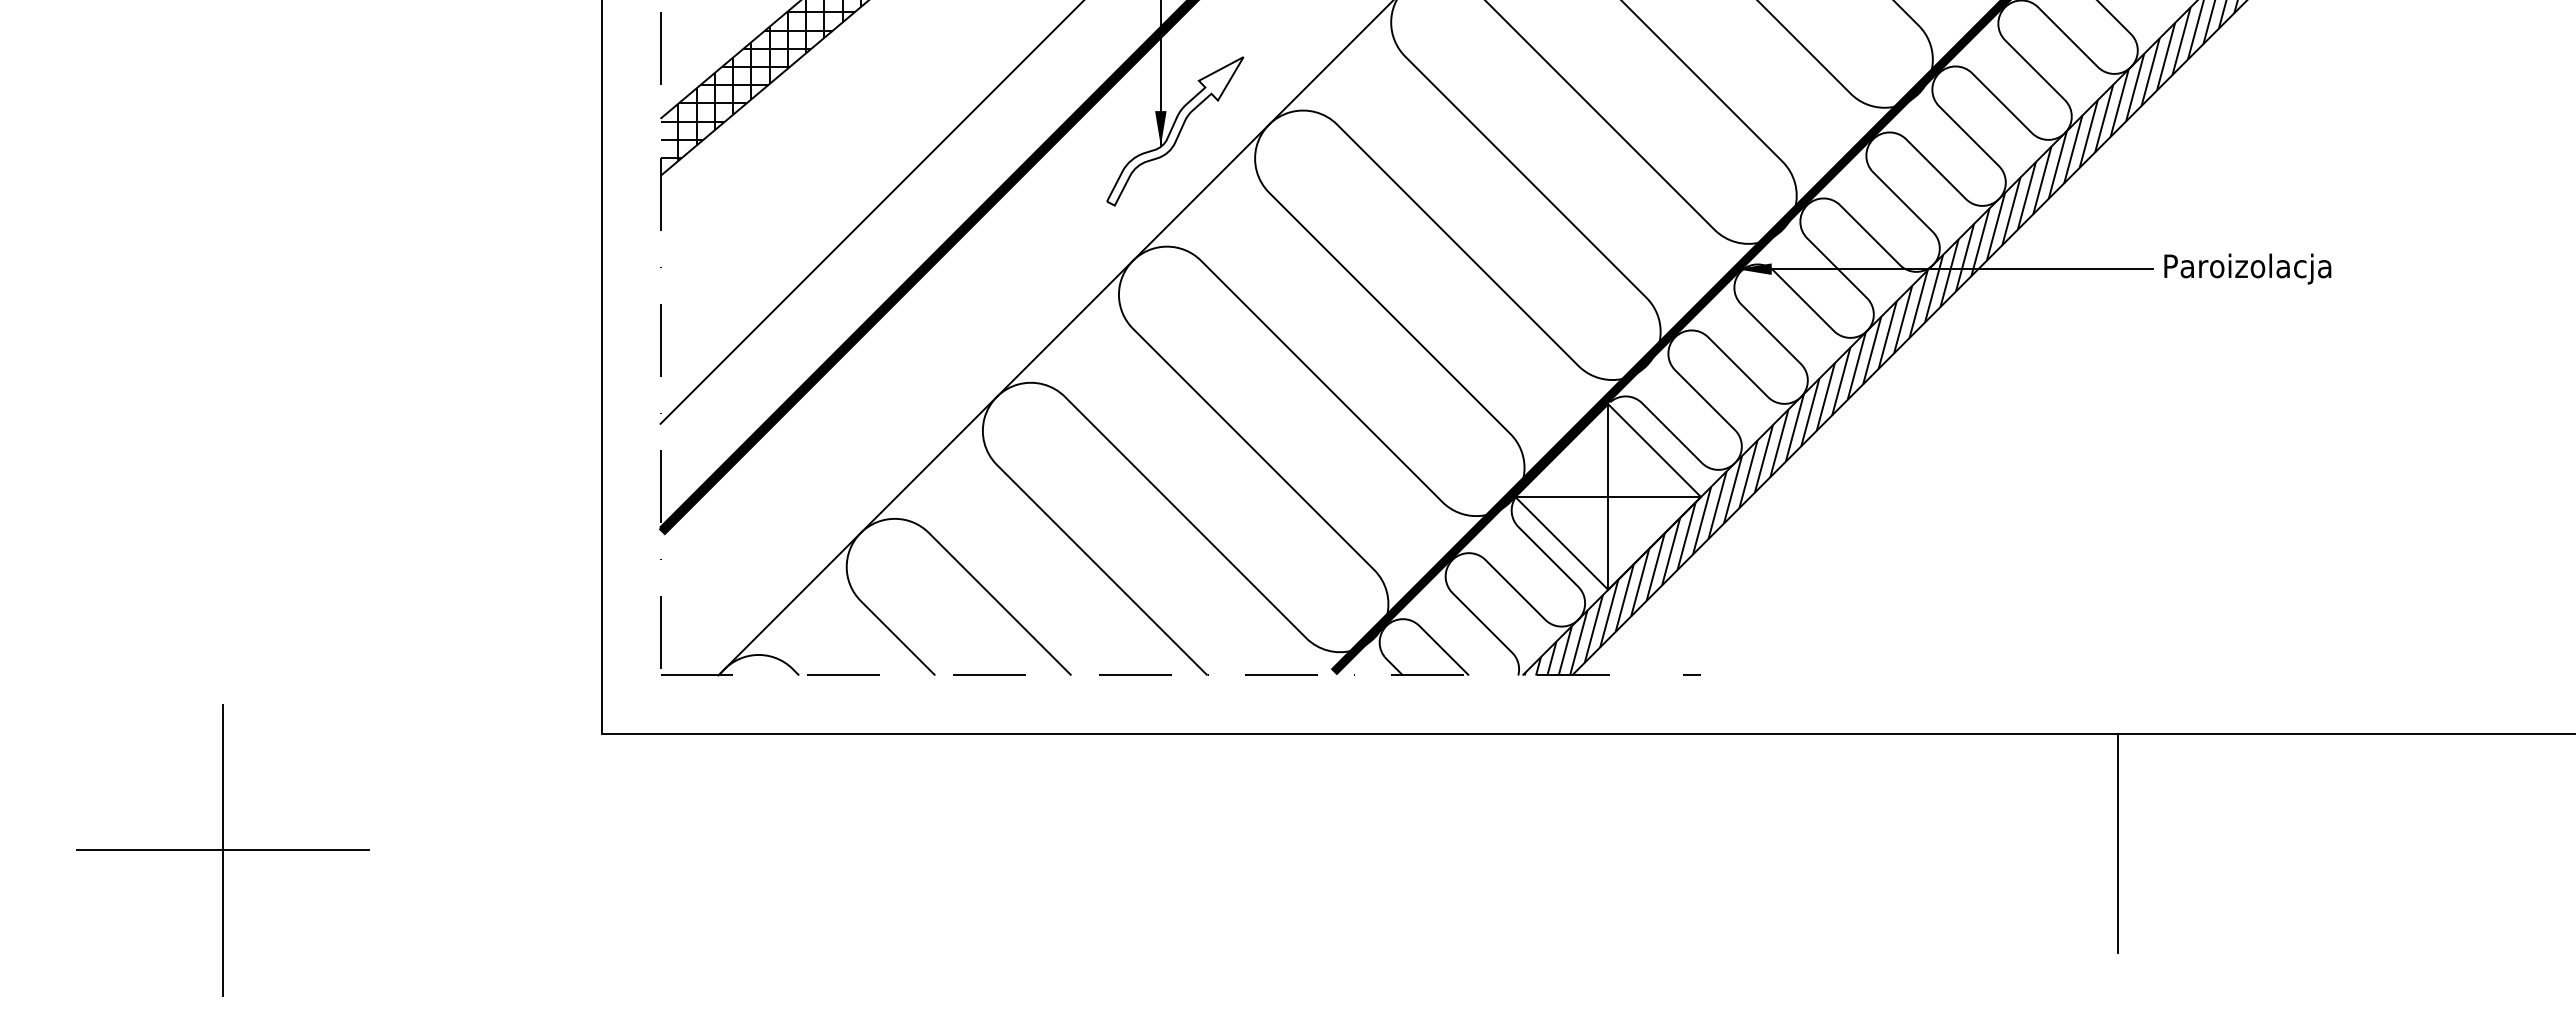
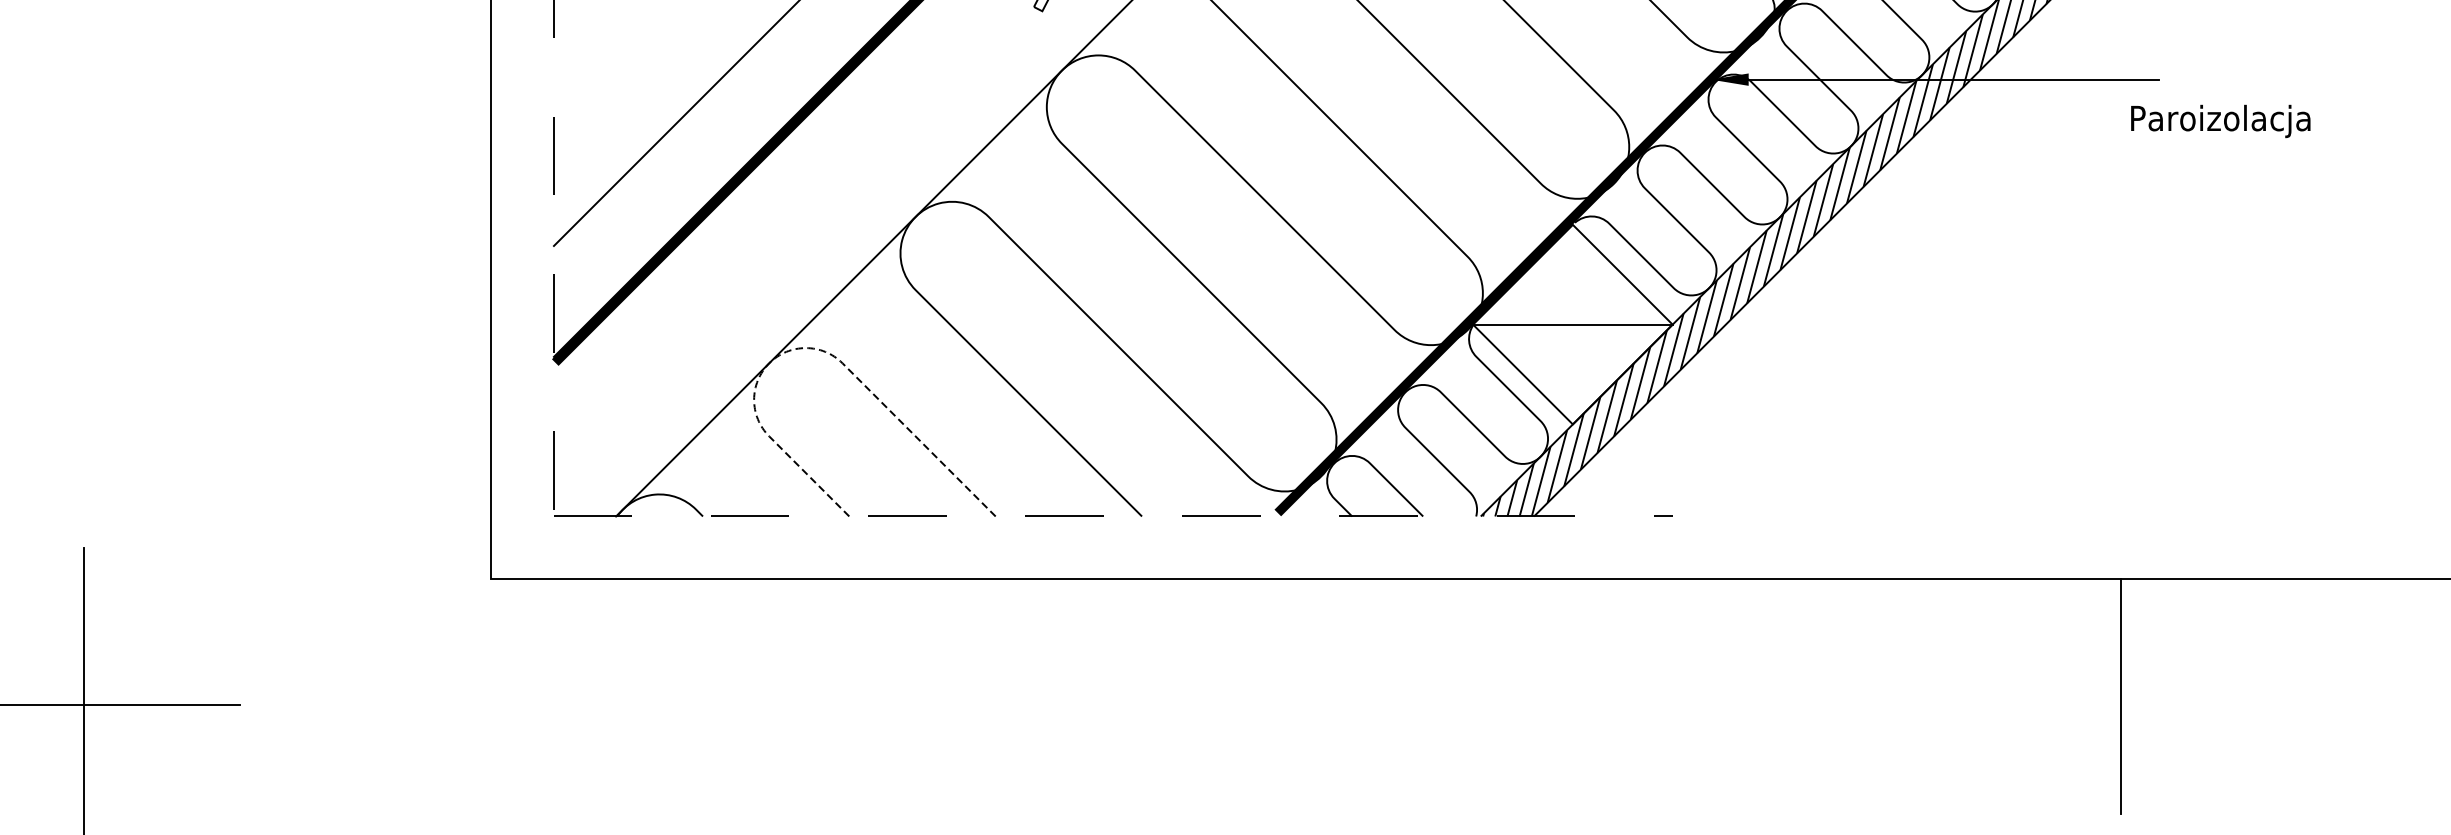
text: (2247, 268) -> (2220, 120), moved
line: (1608, 496) -> (1573, 324), removed
line: (894, 518) -> (805, 347), solid -> dashed

